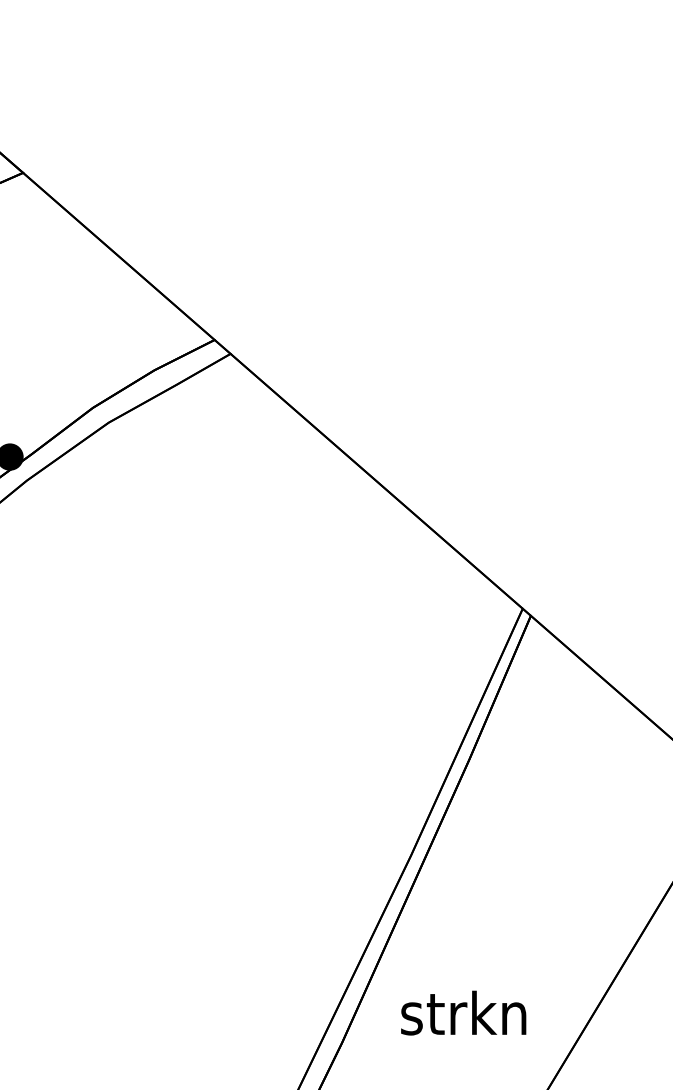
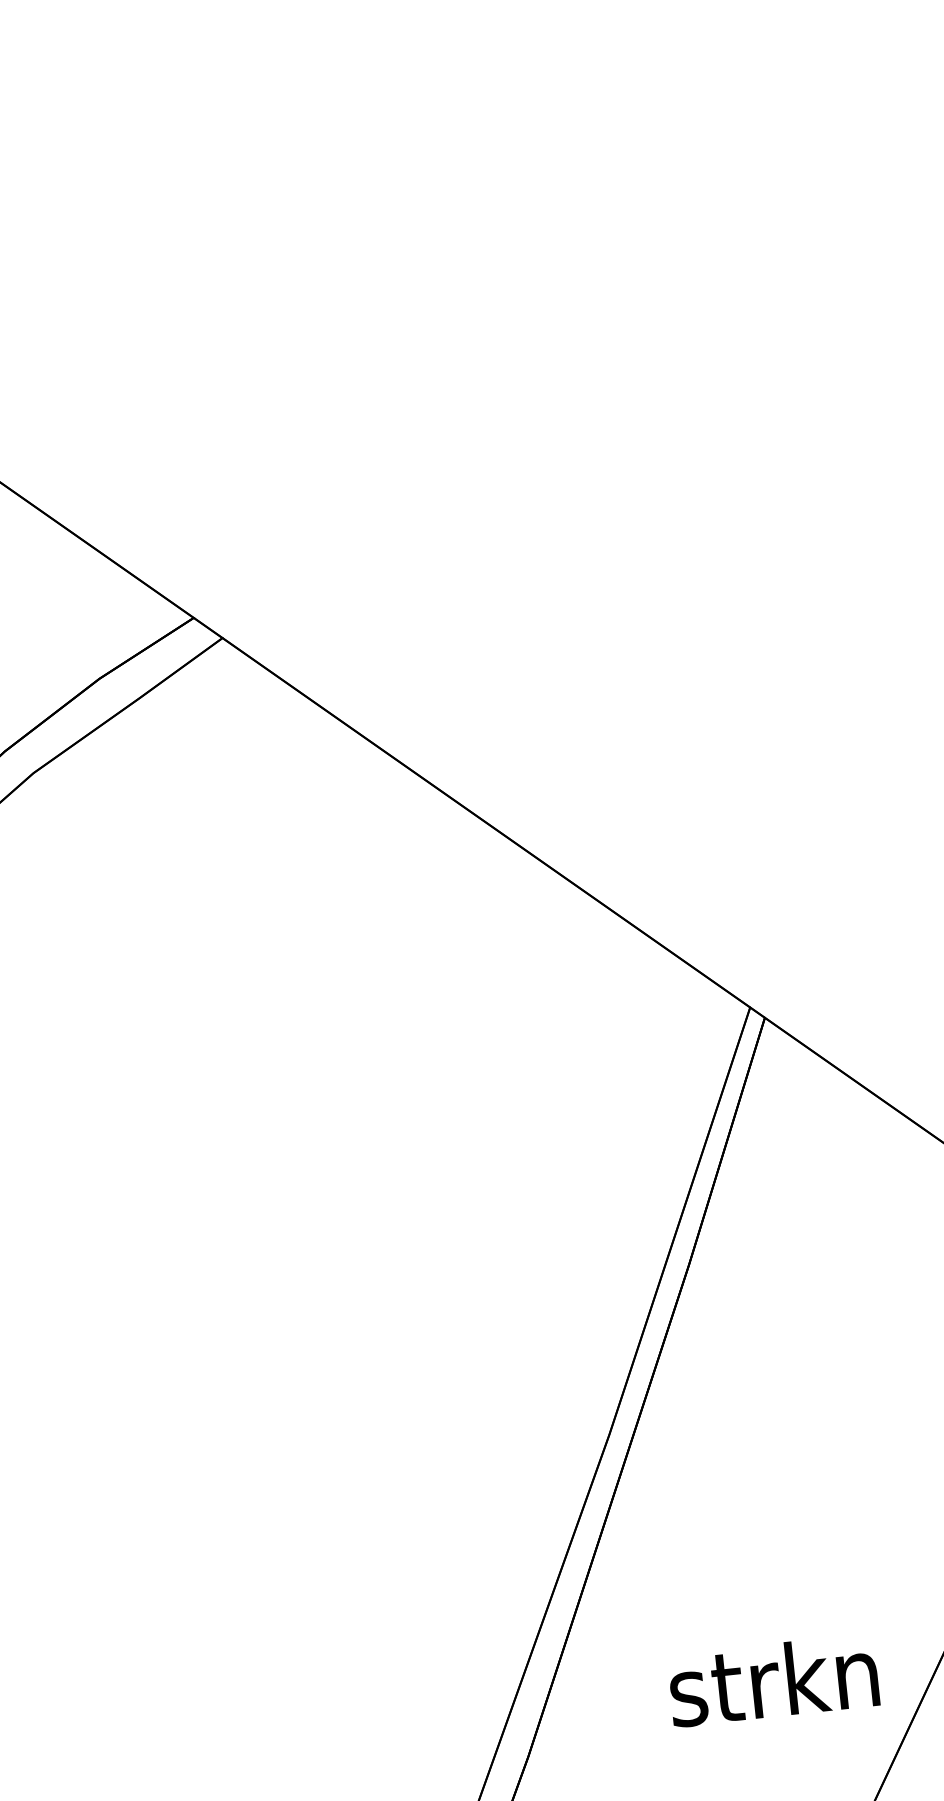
text: (463, 1012) -> (773, 1679), moved

